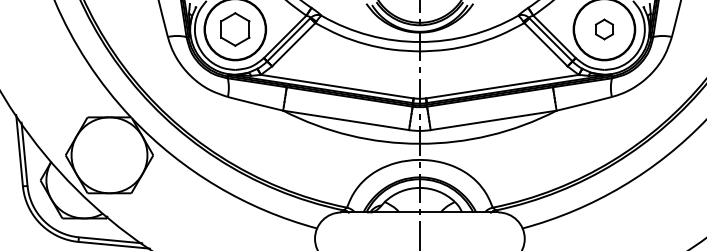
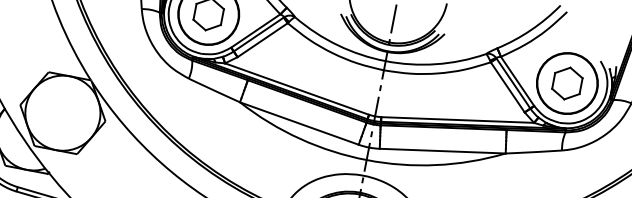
part: (604, 29) -> (567, 83), size x1.67

